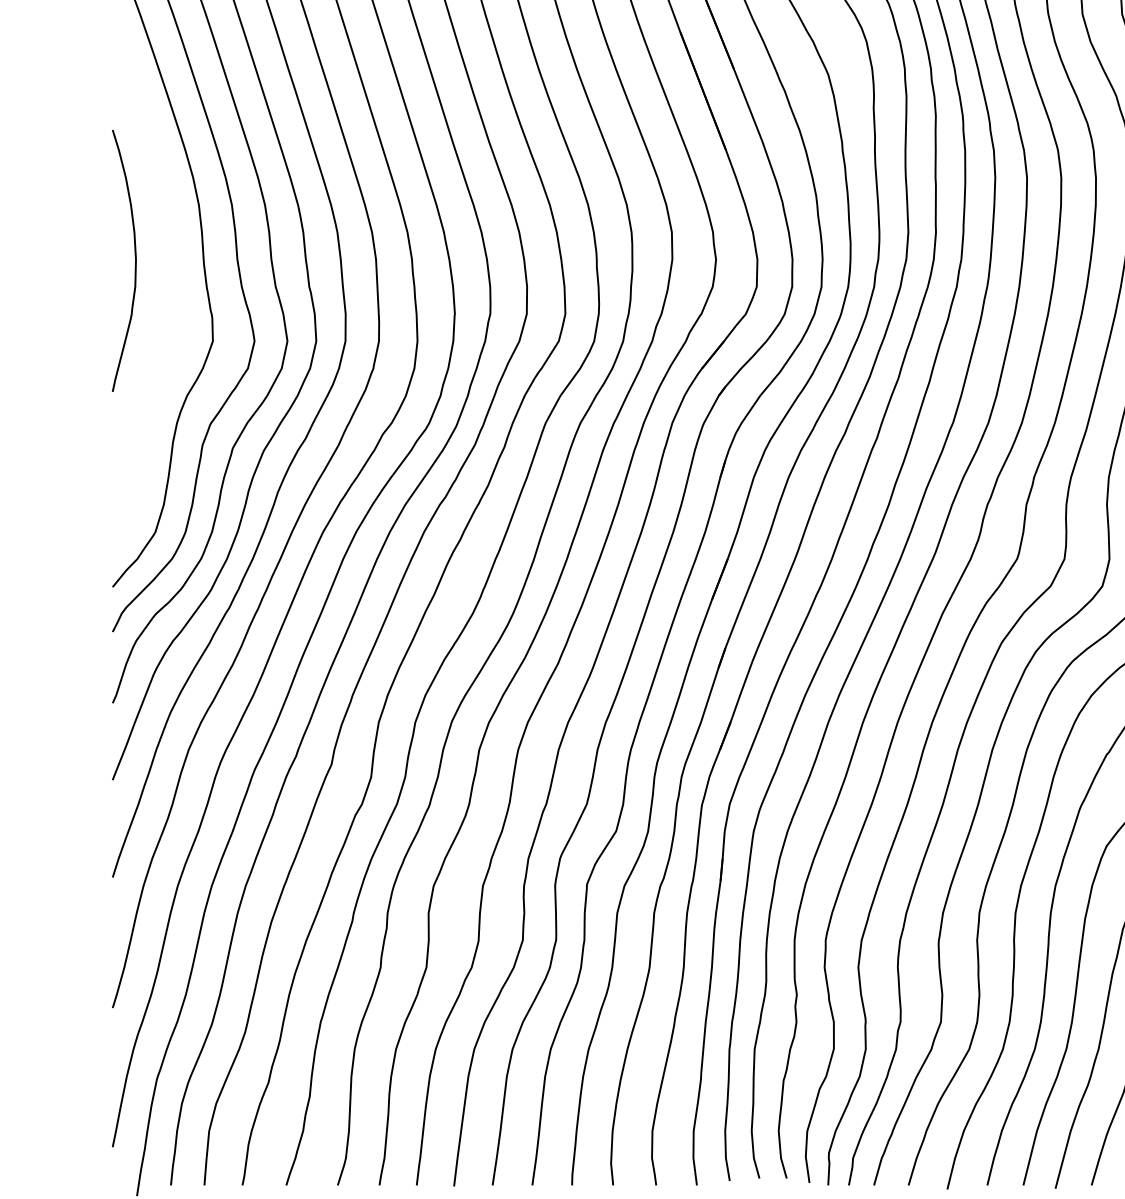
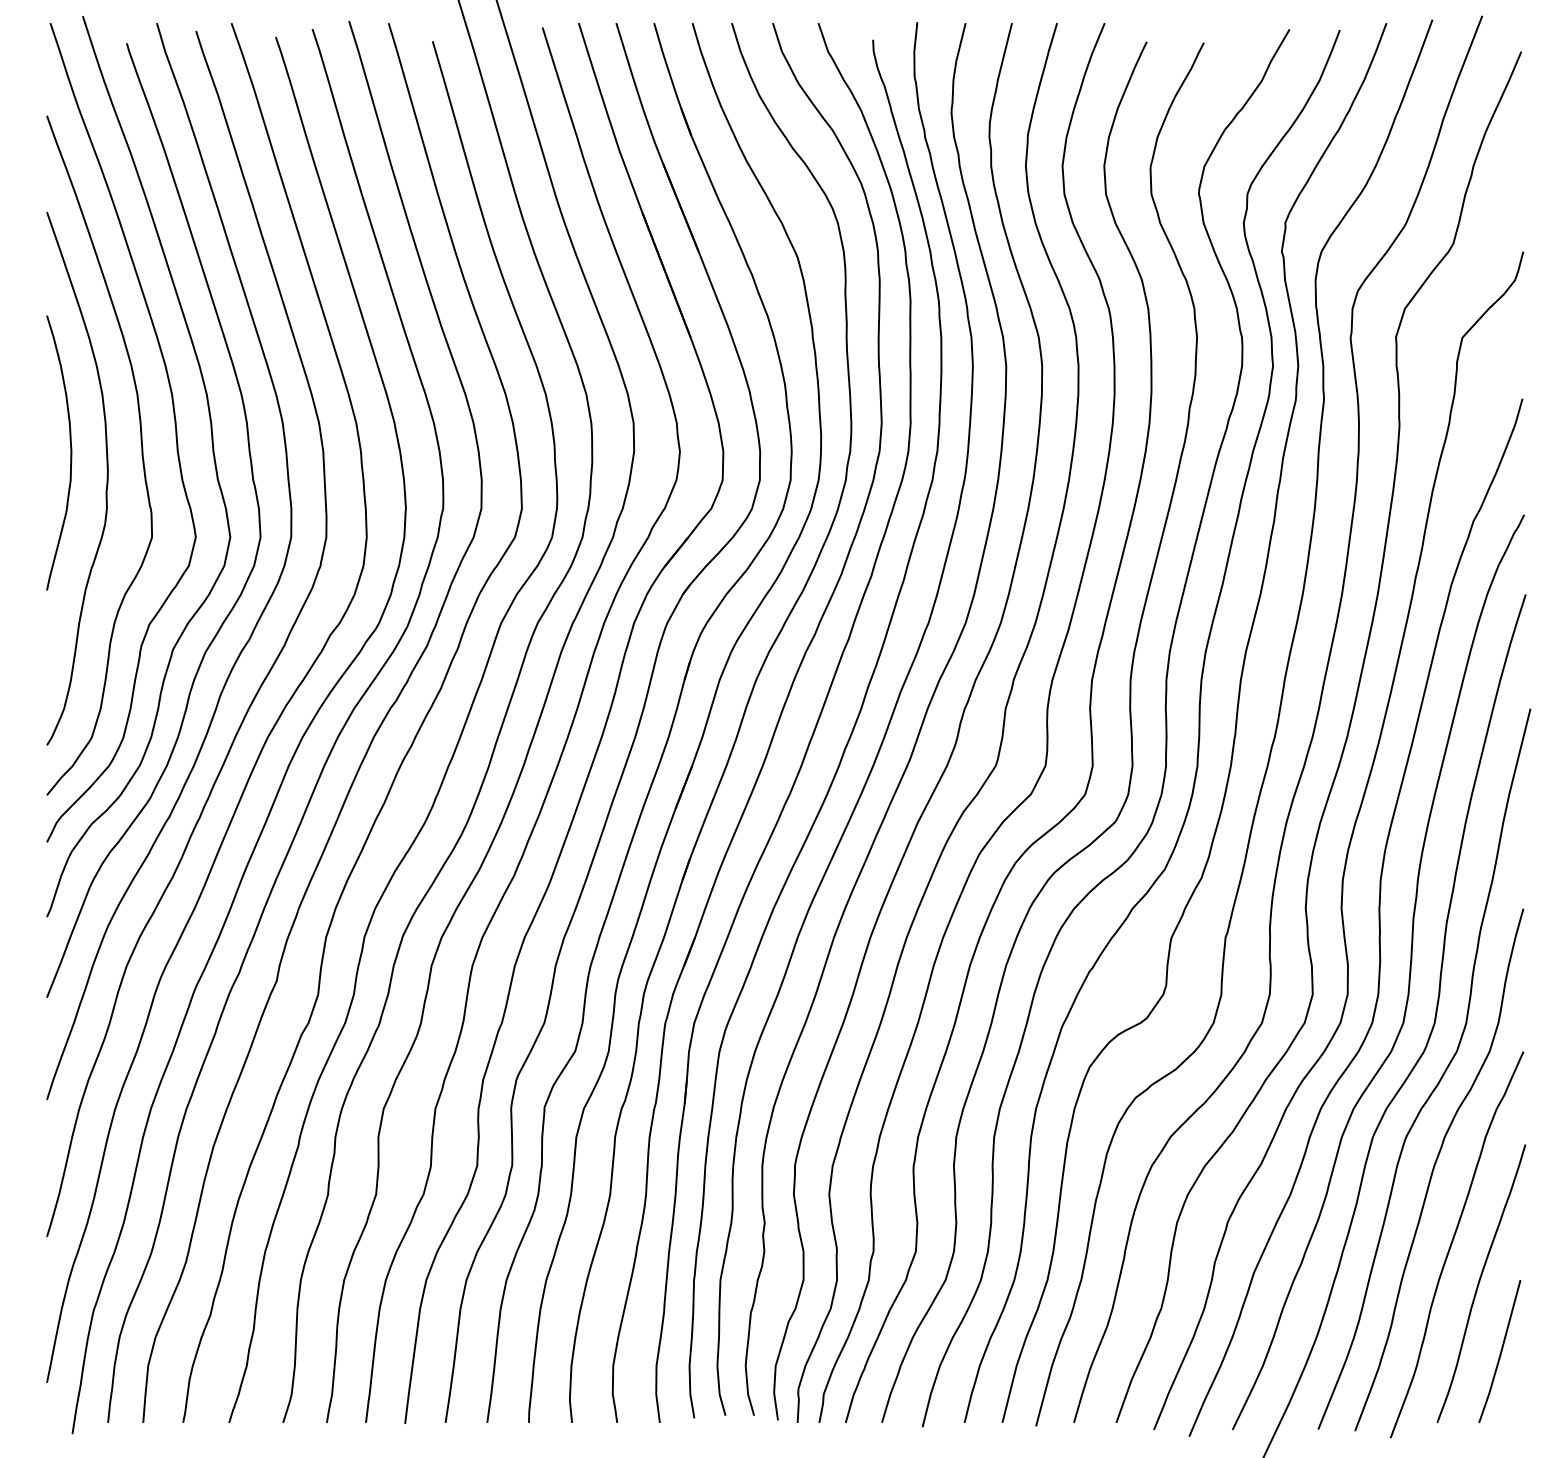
curve: (169, 285) -> (106, 478), added

